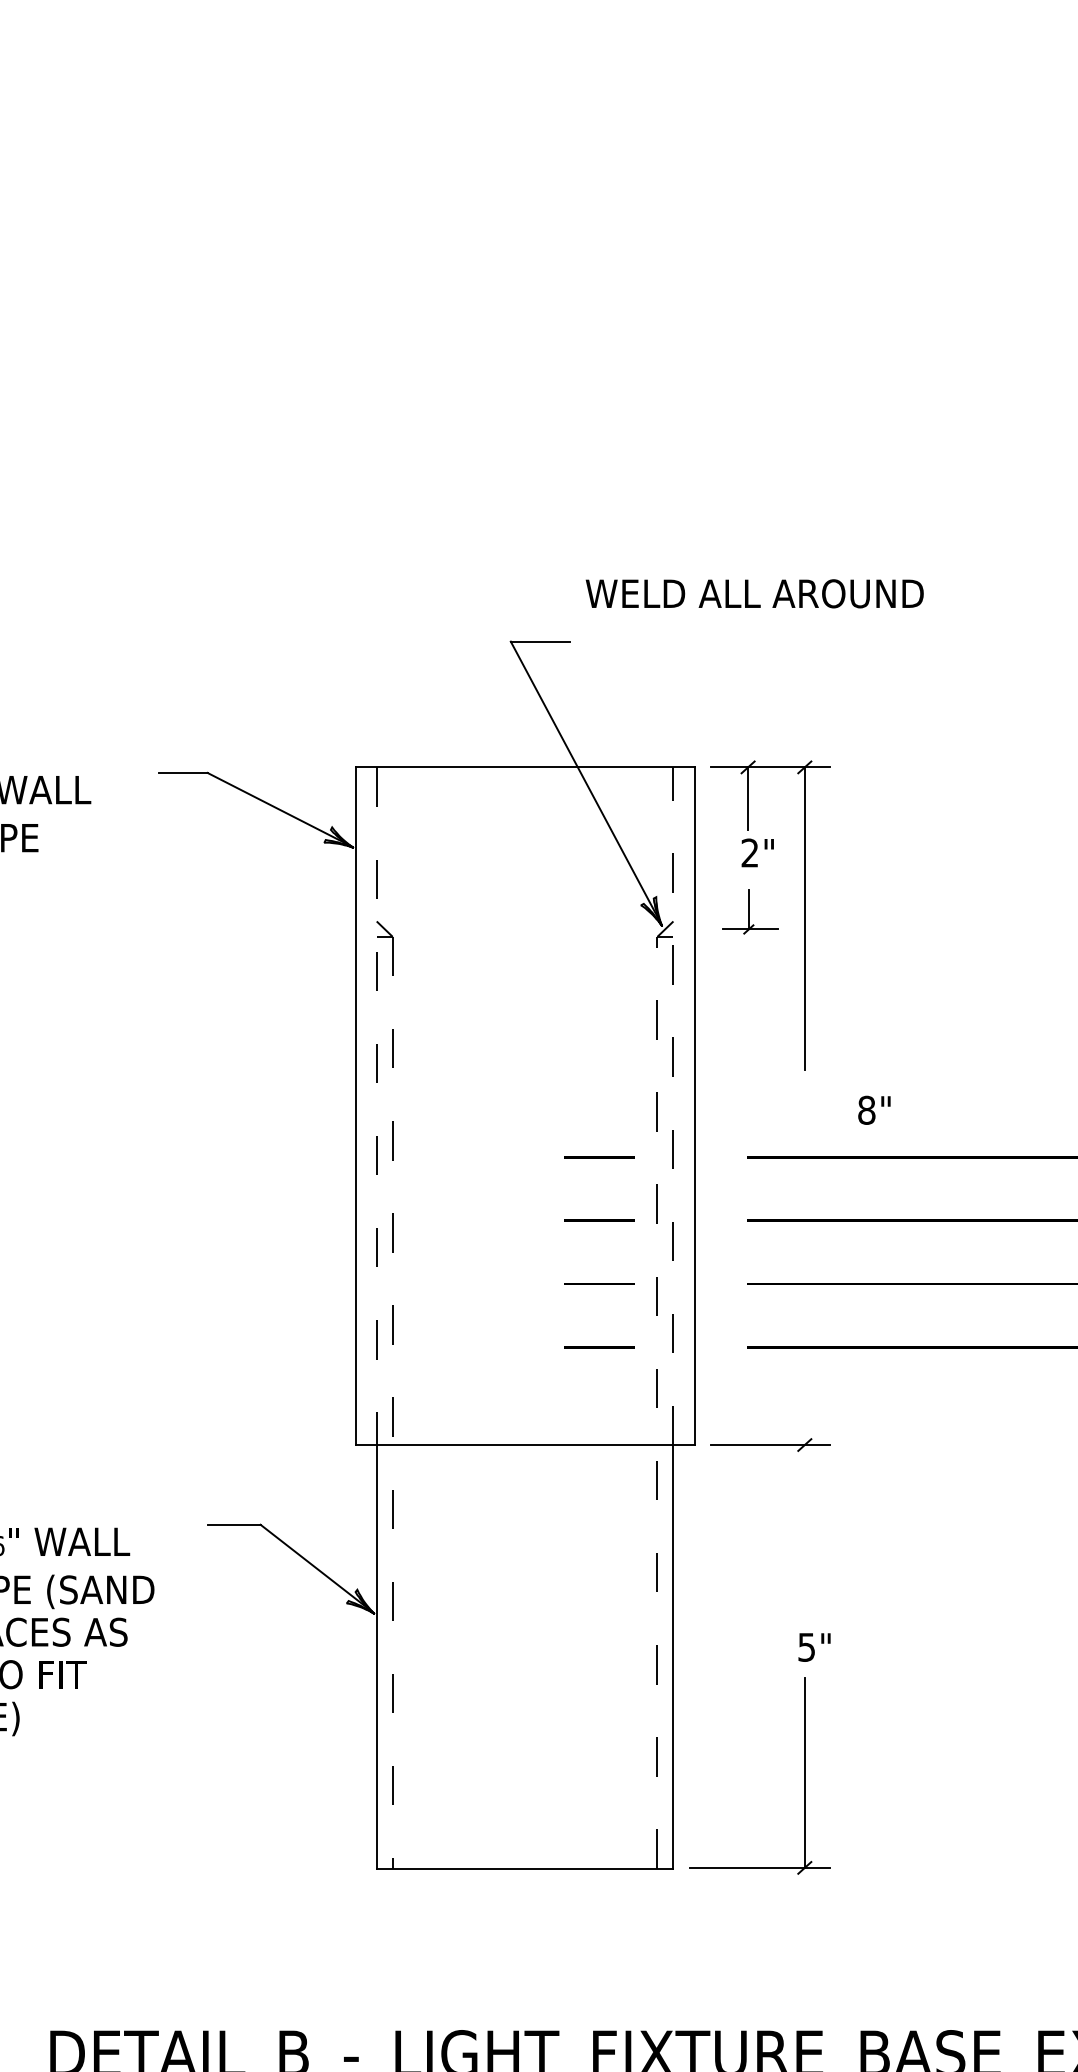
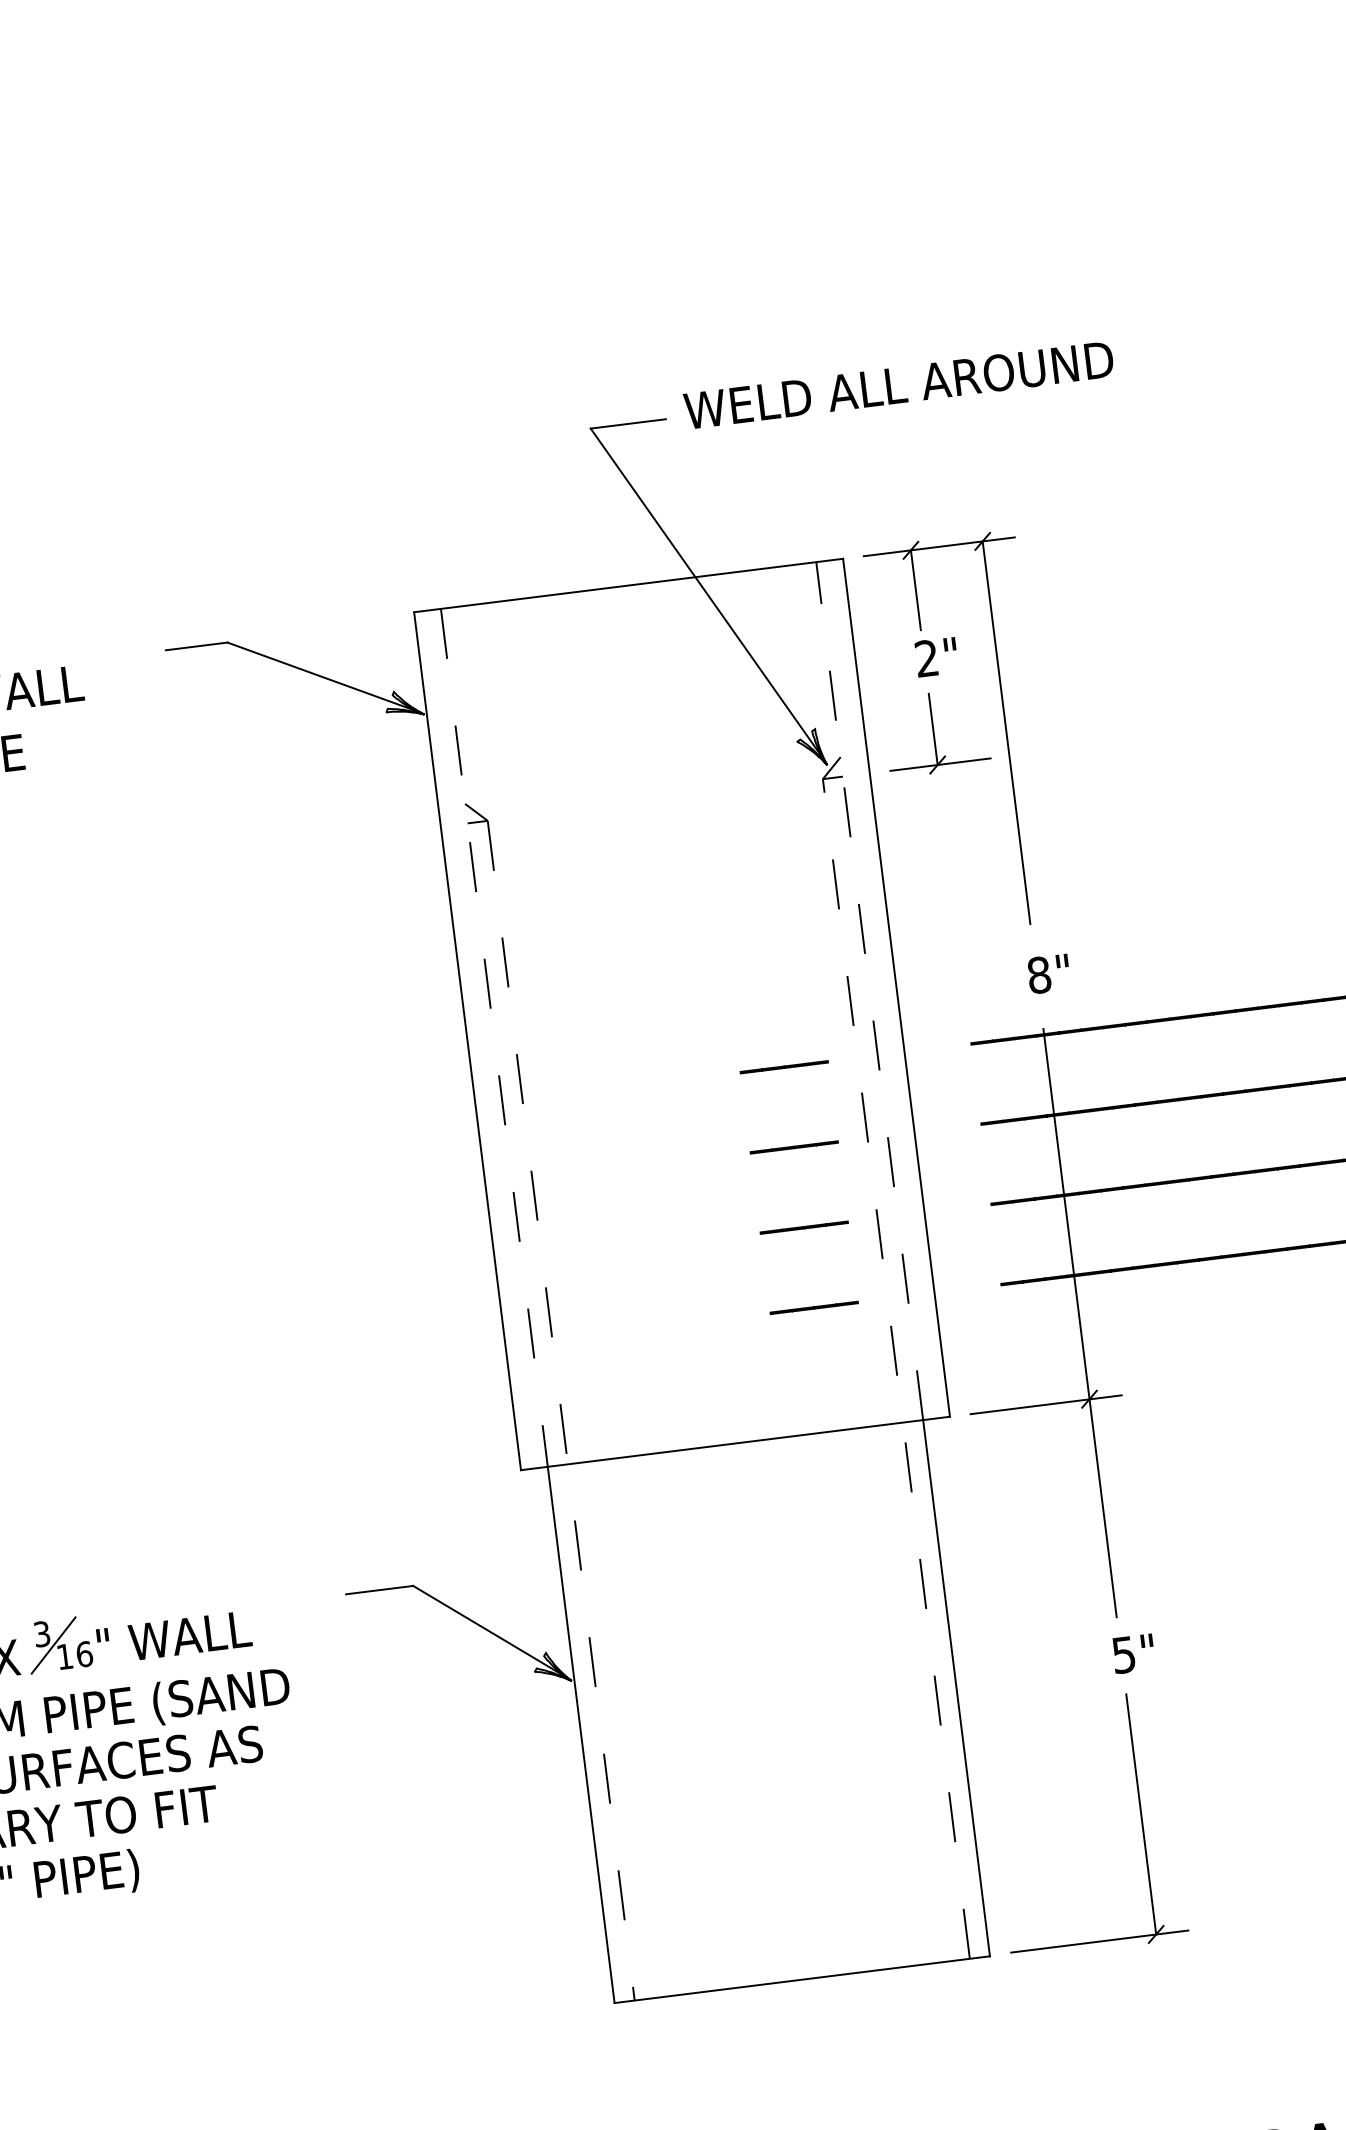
text: (754, 593) -> (898, 384), moved
part: (750, 911) -> (936, 732), size x1.43
text: (874, 1109) -> (1048, 972), moved
line: (804, 1384) -> (1079, 1322), added

